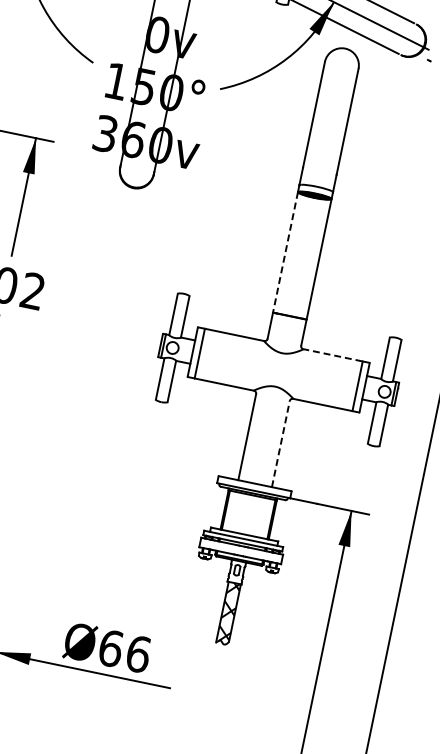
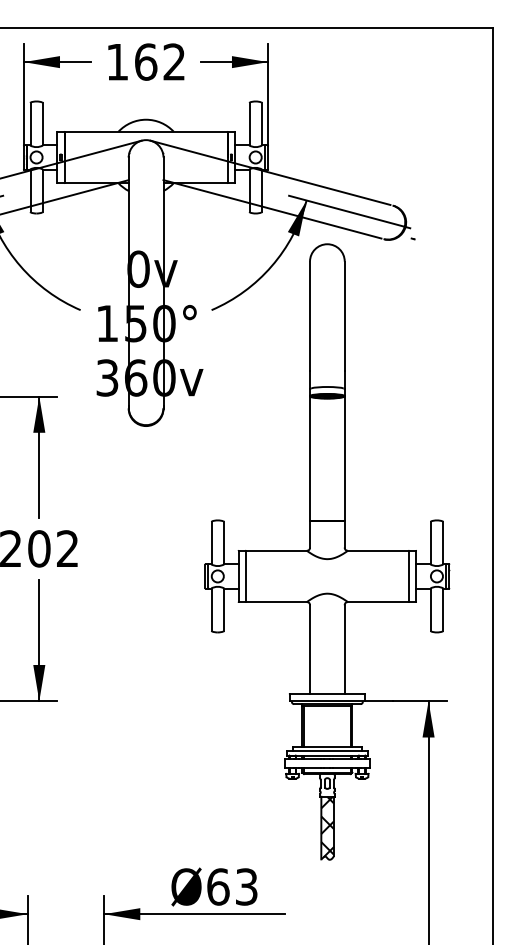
line: (285, 252) -> (310, 458), dashed -> solid
line: (332, 354) -> (377, 550), dashed -> solid
line: (280, 444) -> (344, 649), dashed -> solid
text: (138, 653) -> (246, 886), Ø66 -> Ø63

